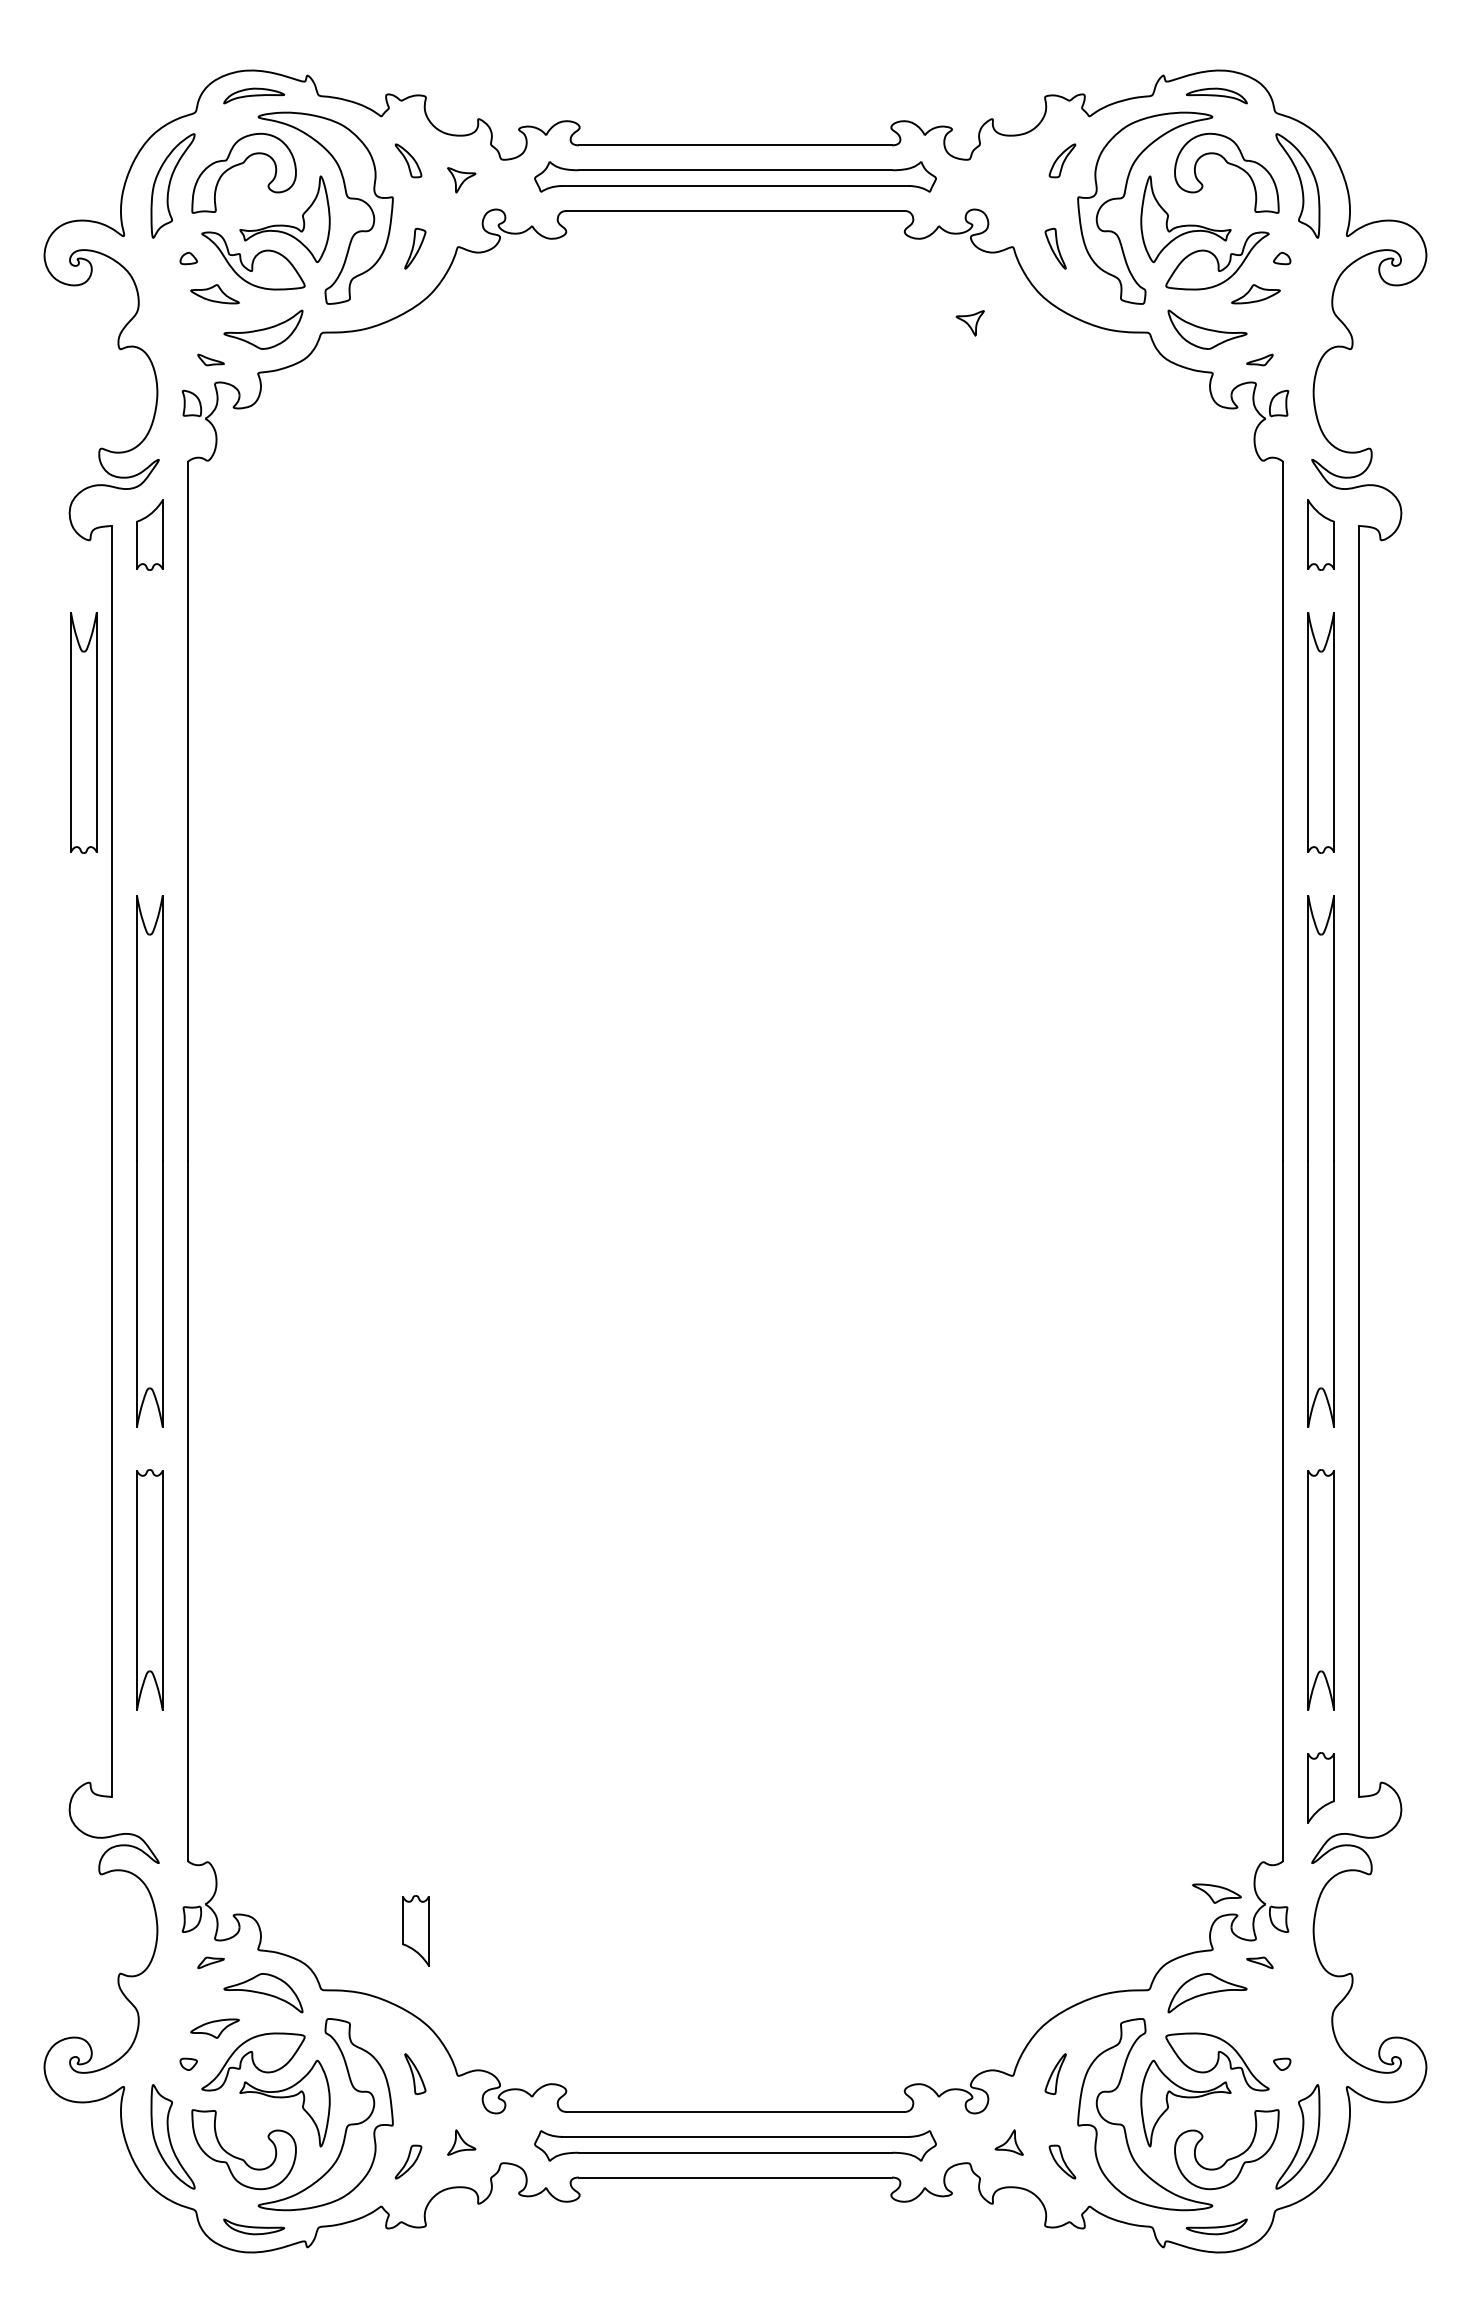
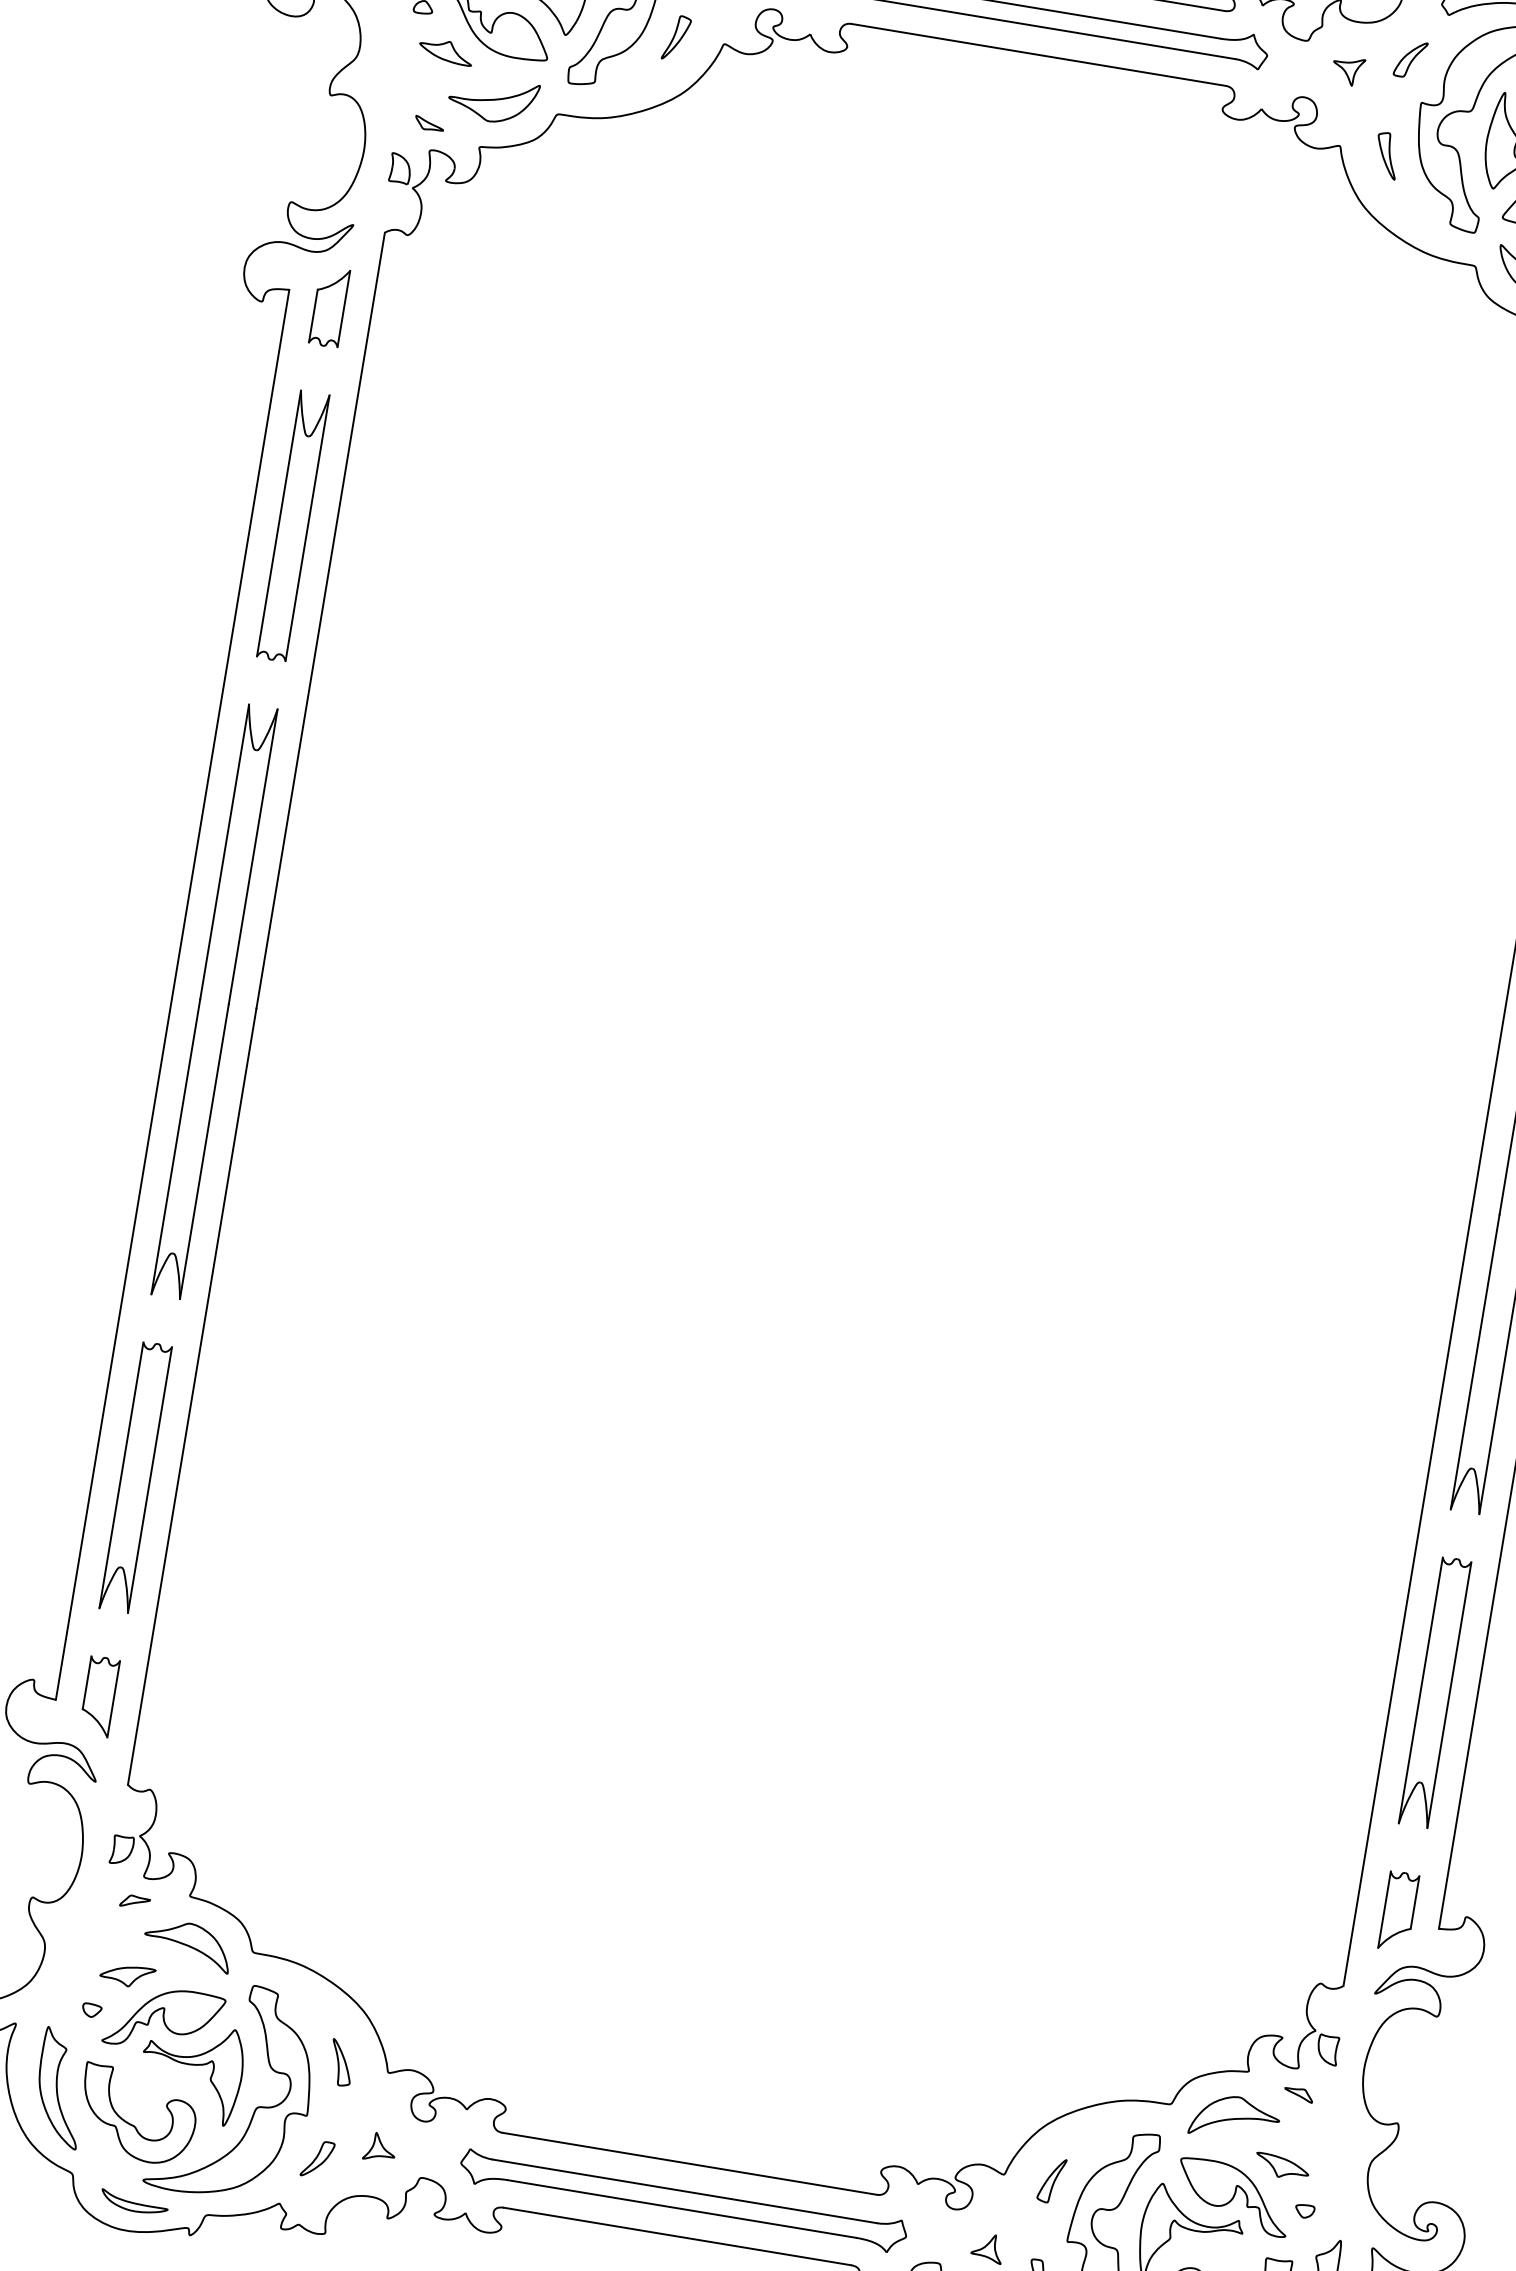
part: (969, 323) -> (1347, 71), moved
part: (83, 732) -> (292, 525), moved
part: (1216, 1893) -> (1281, 2166), moved
part: (415, 1930) -> (99, 1696), moved

